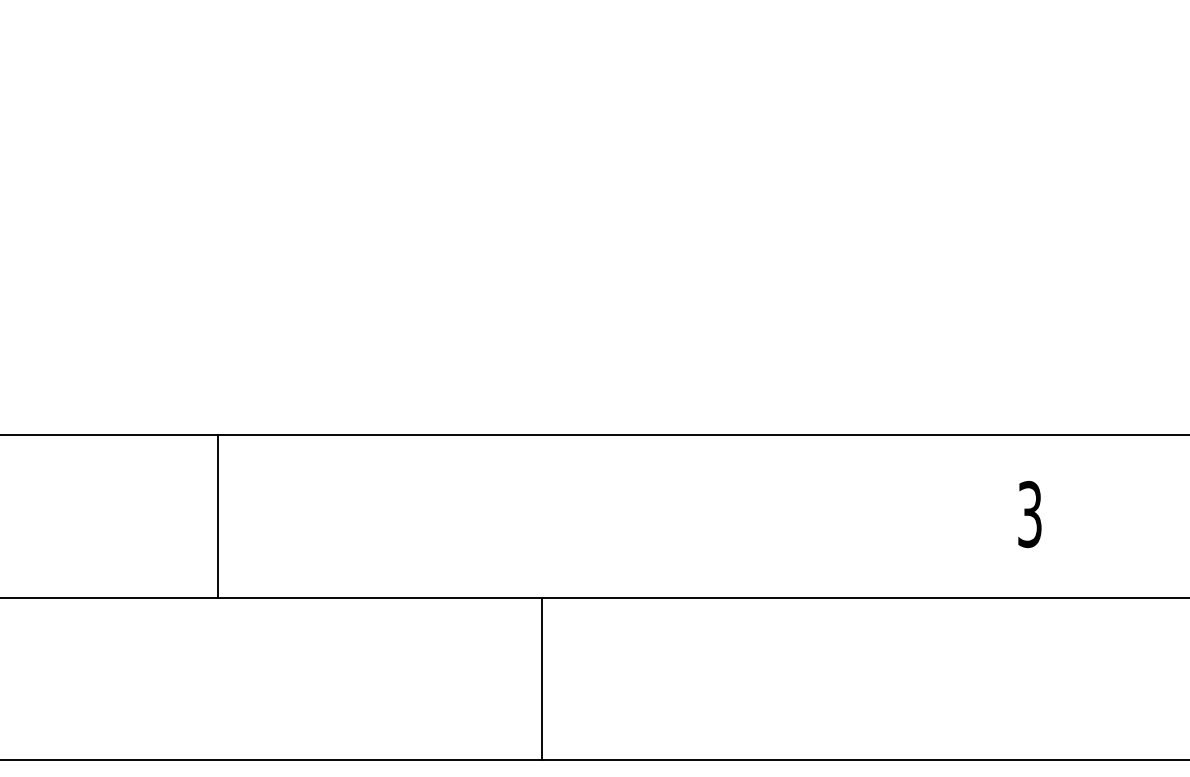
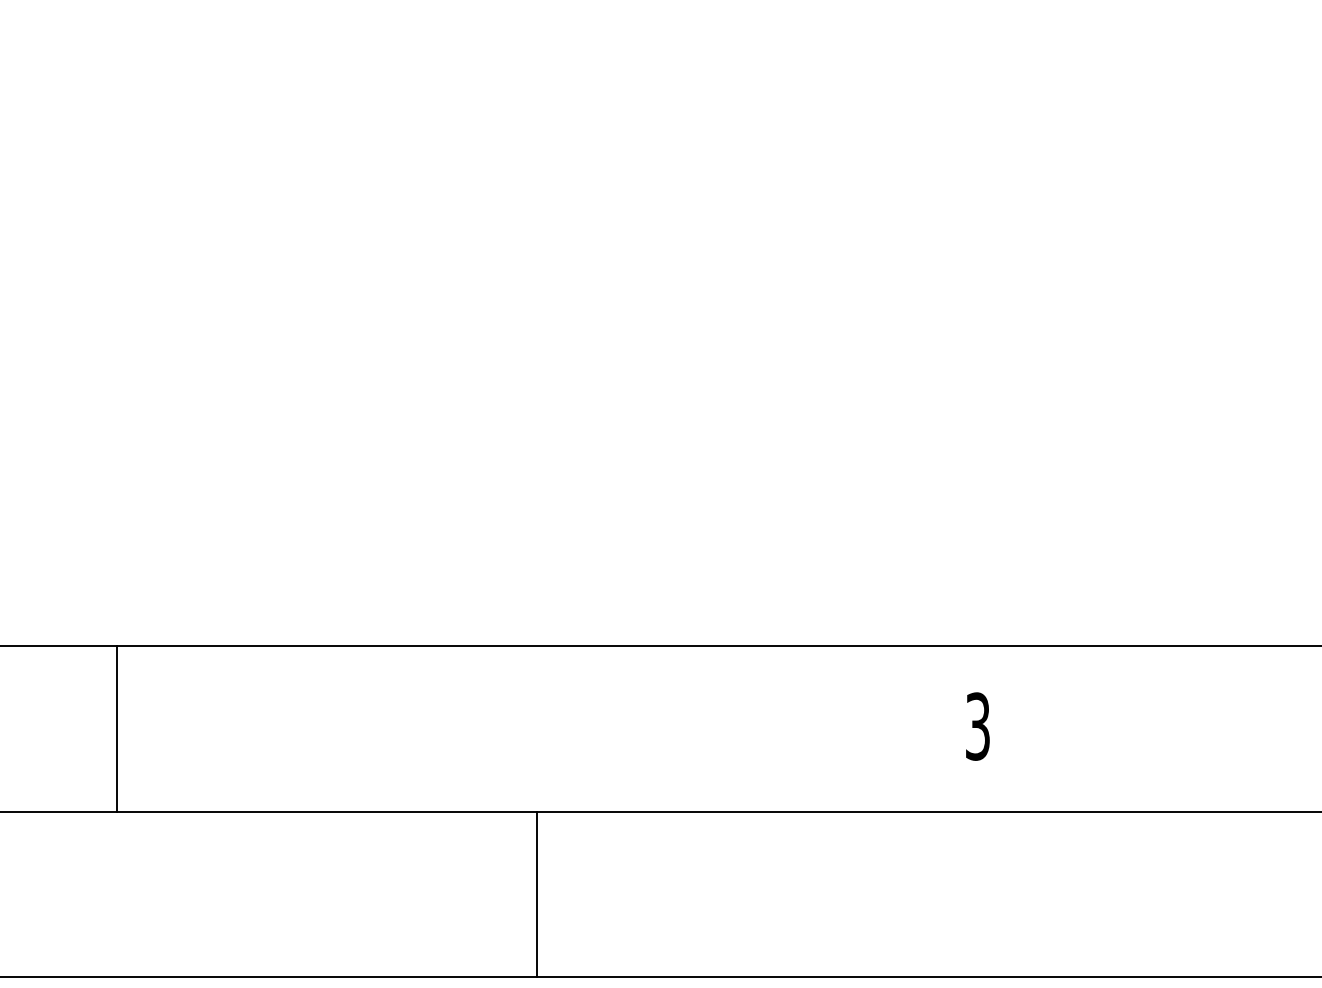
line: (217, 516) -> (116, 728), moved
line: (541, 678) -> (536, 894), moved

